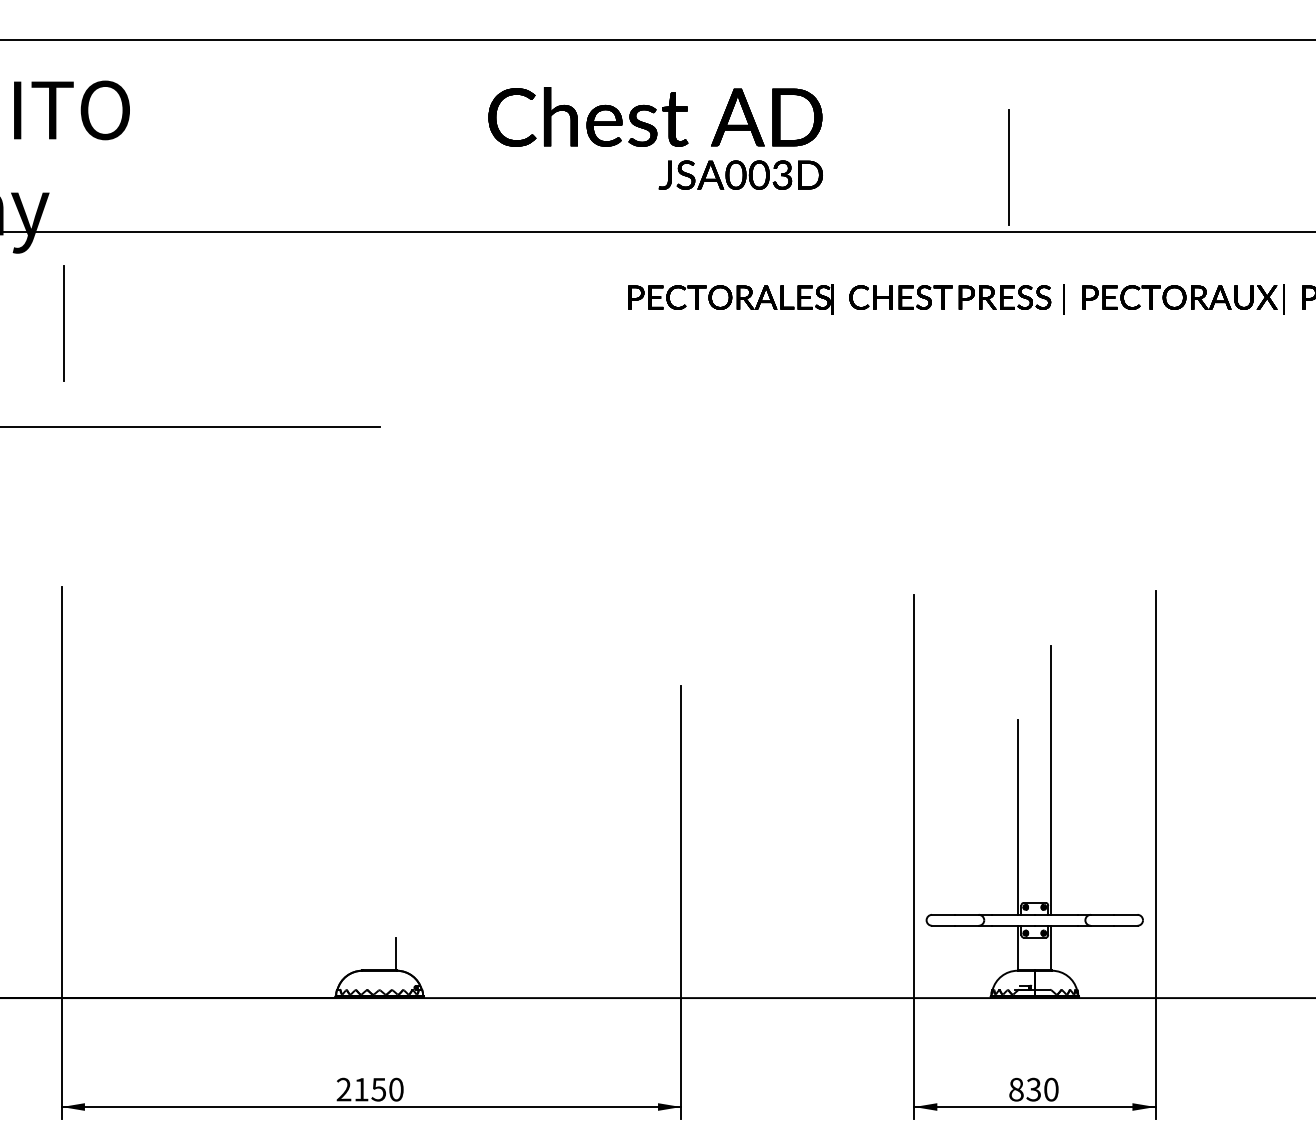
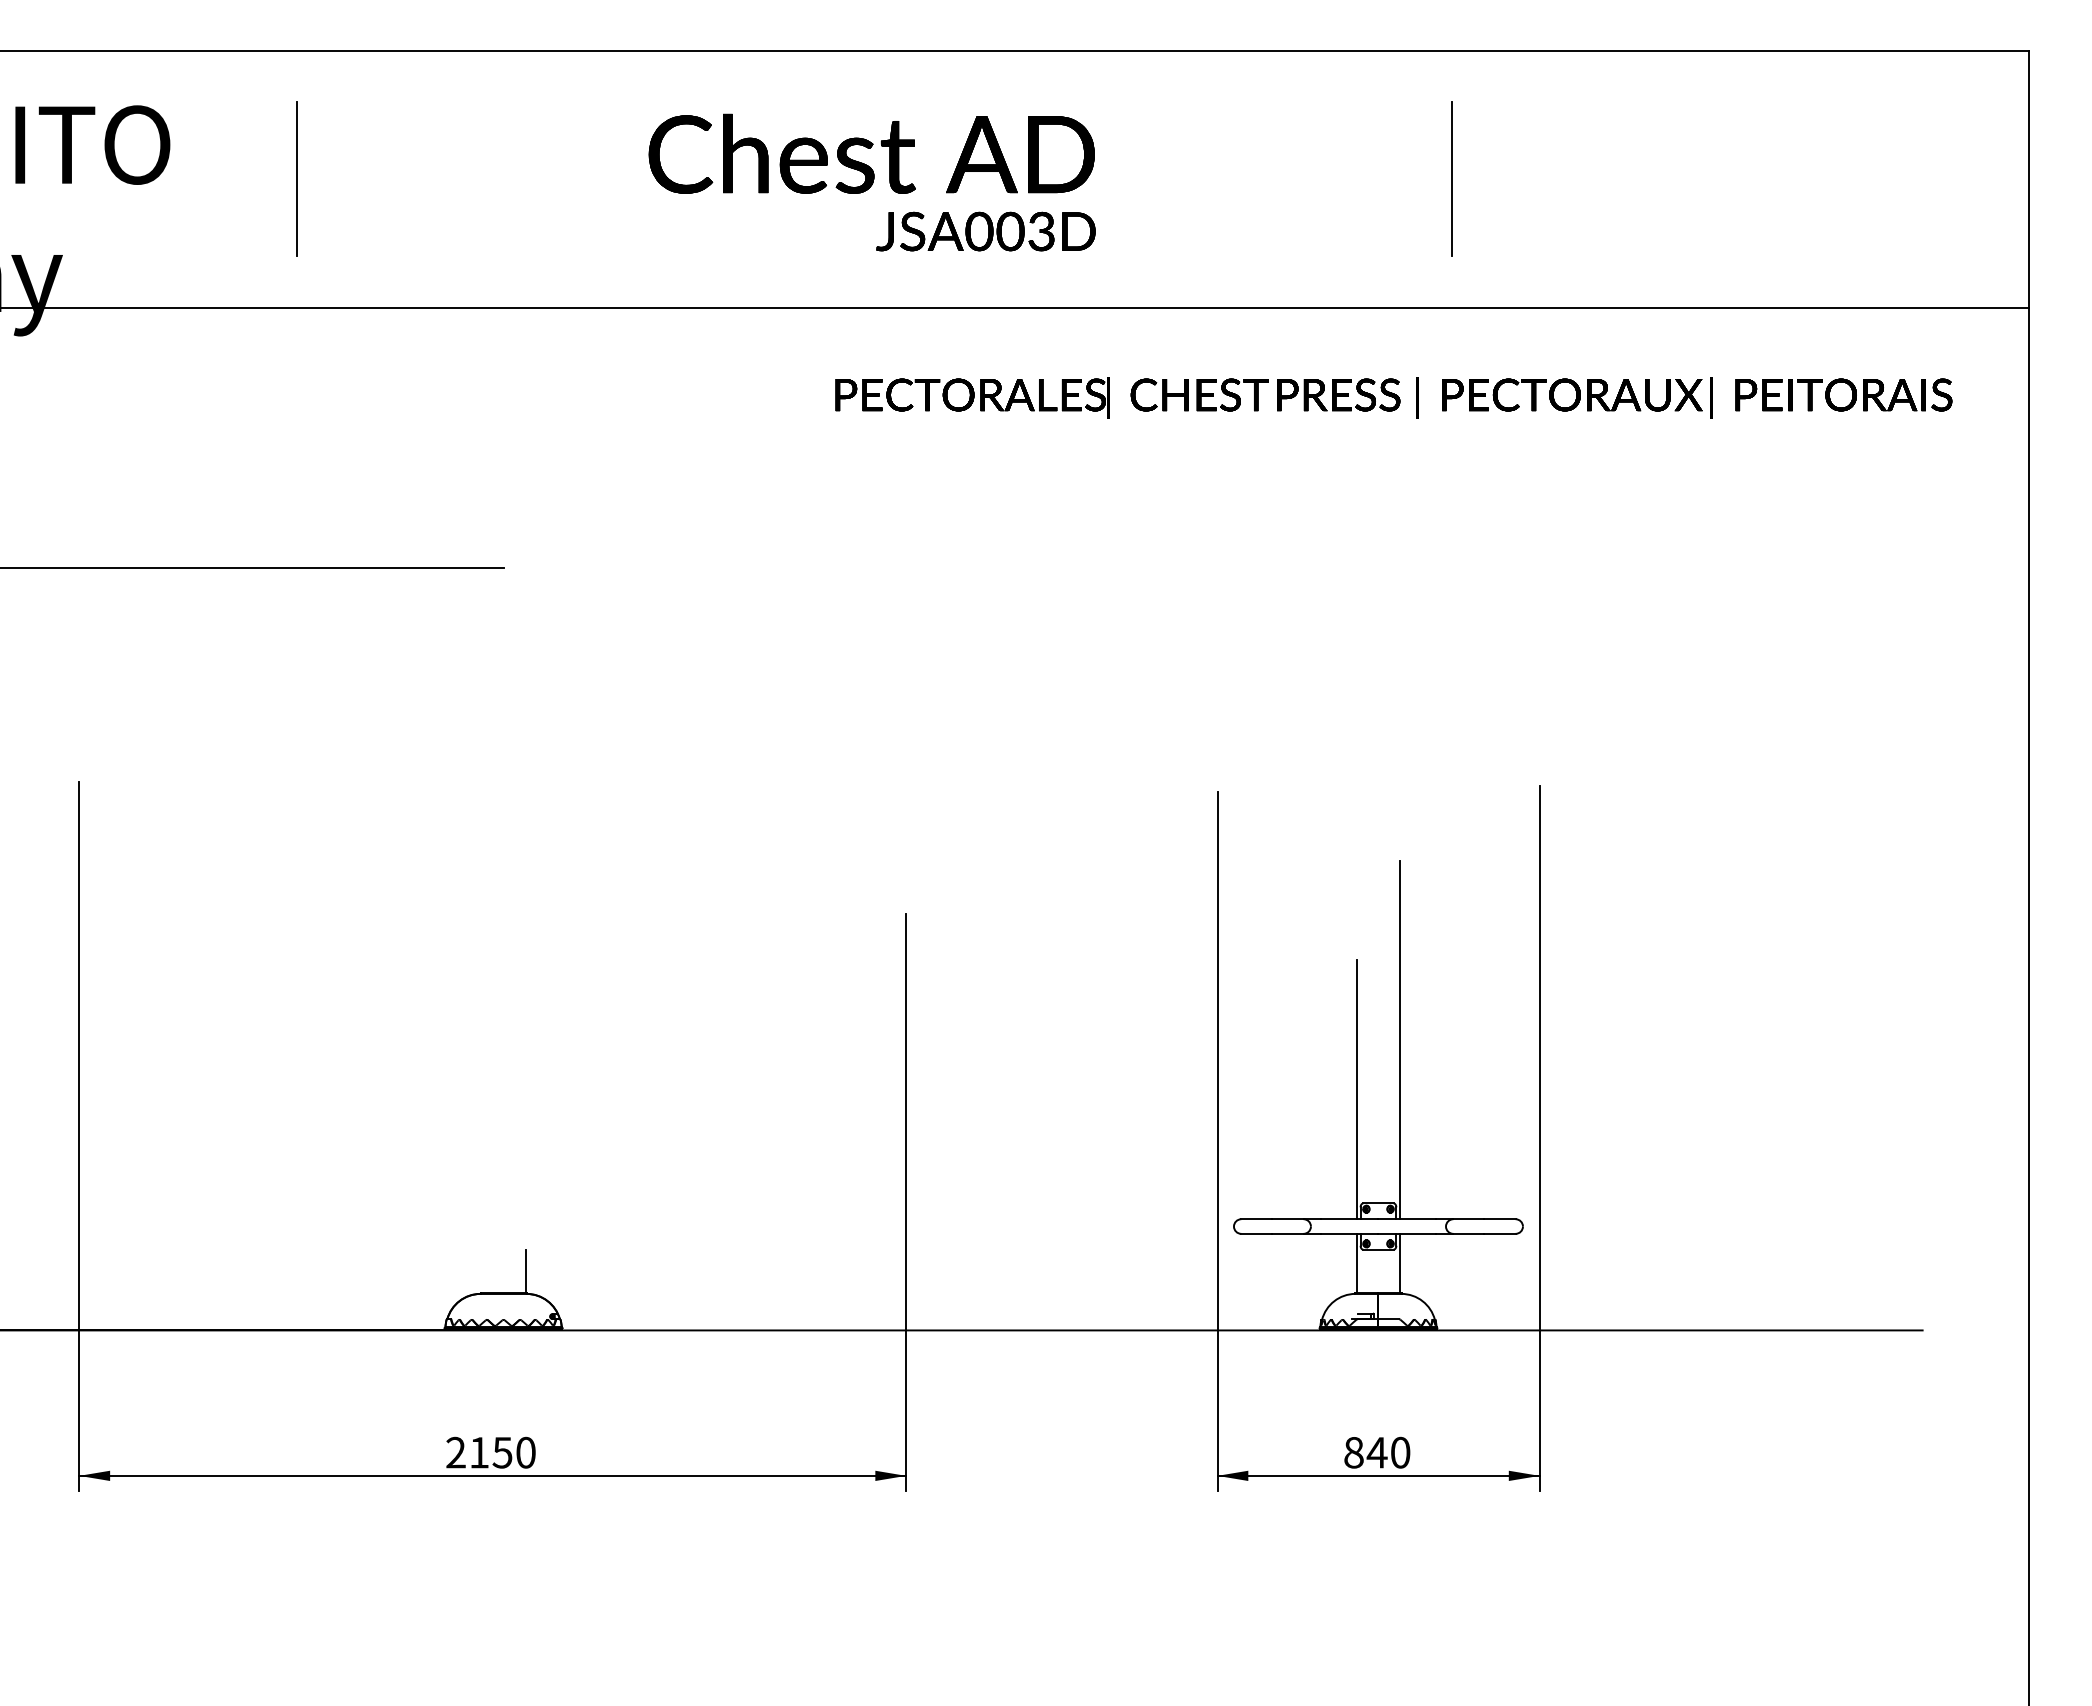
line: (1008, 166) -> (1451, 178), moved
line: (63, 322) -> (296, 178), moved
text: (1033, 1089) -> (1376, 1452), 830 -> 840

